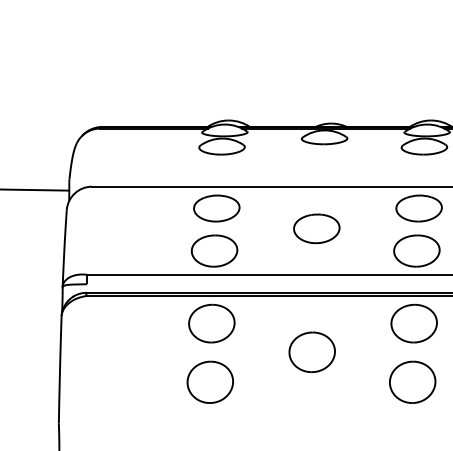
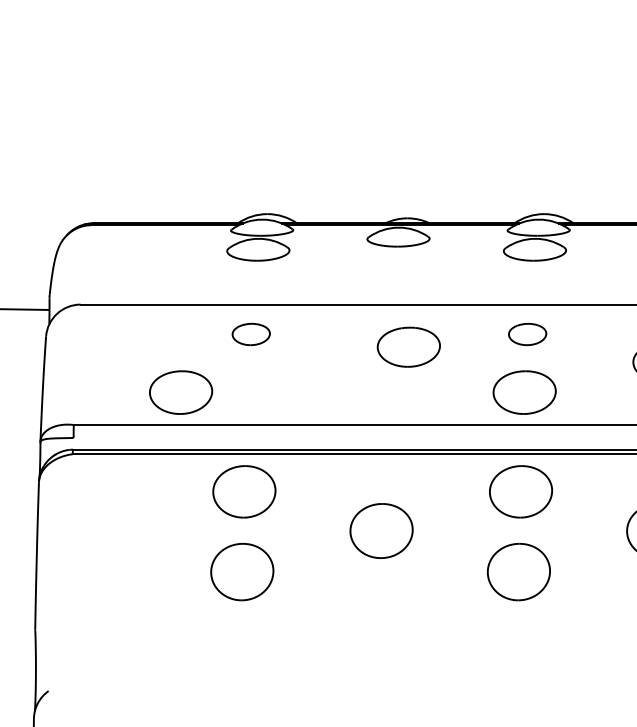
part: (217, 208) -> (251, 334), size x0.6
part: (418, 208) -> (527, 334), size x0.6
part: (316, 228) -> (408, 346), moved
part: (214, 250) -> (181, 392), moved

